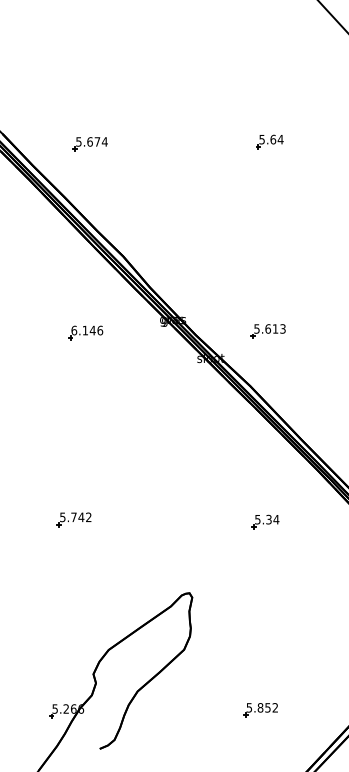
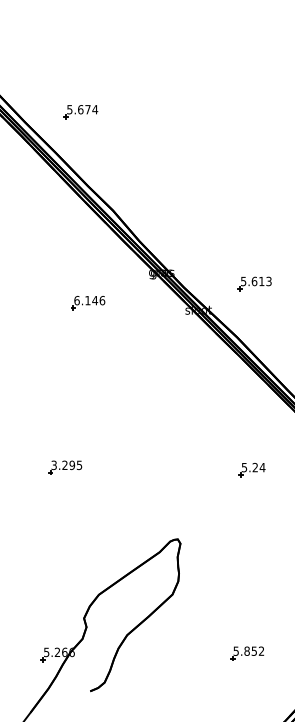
part: (269, 141) -> (255, 98), removed
part: (89, 144) -> (80, 112), moved
part: (85, 332) -> (87, 302), moved
text: (75, 517) -> (66, 465), 5.742 -> 3.295
text: (268, 519) -> (254, 467), 5.34 -> 5.24

